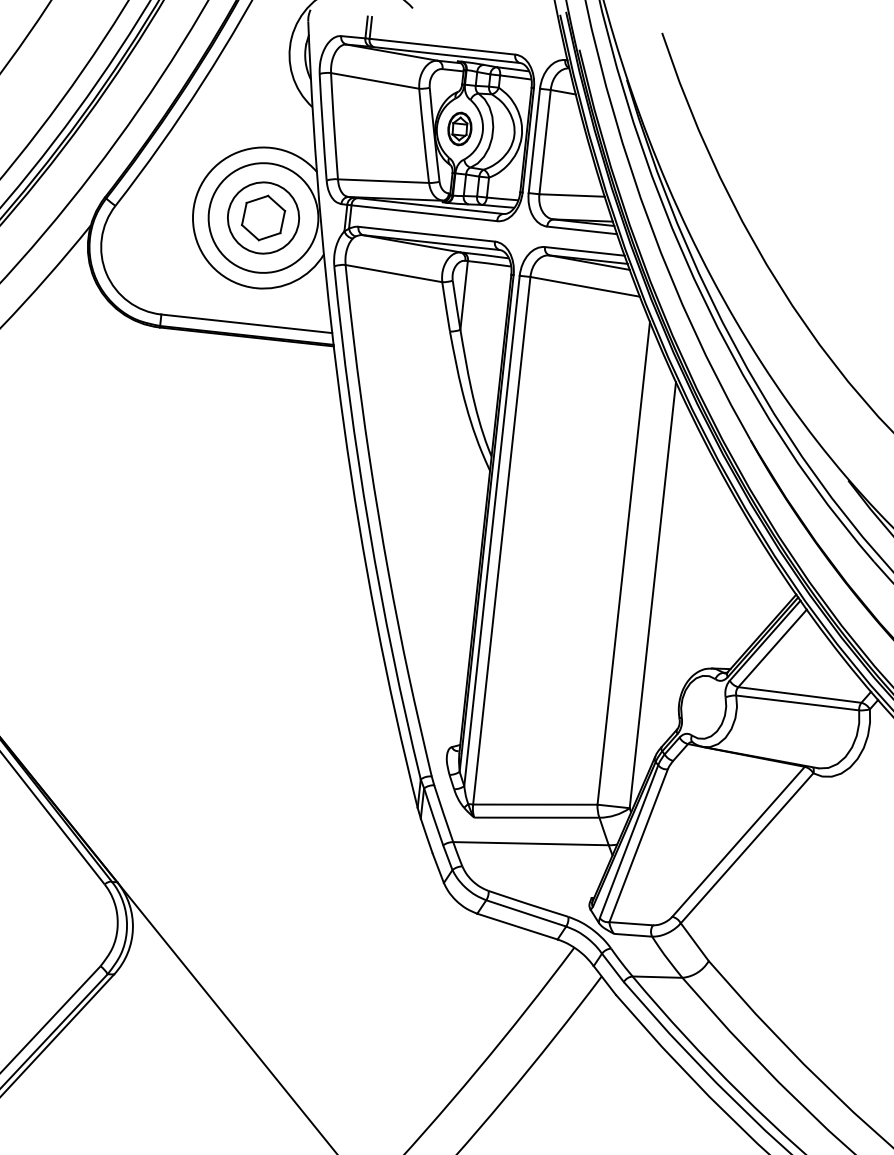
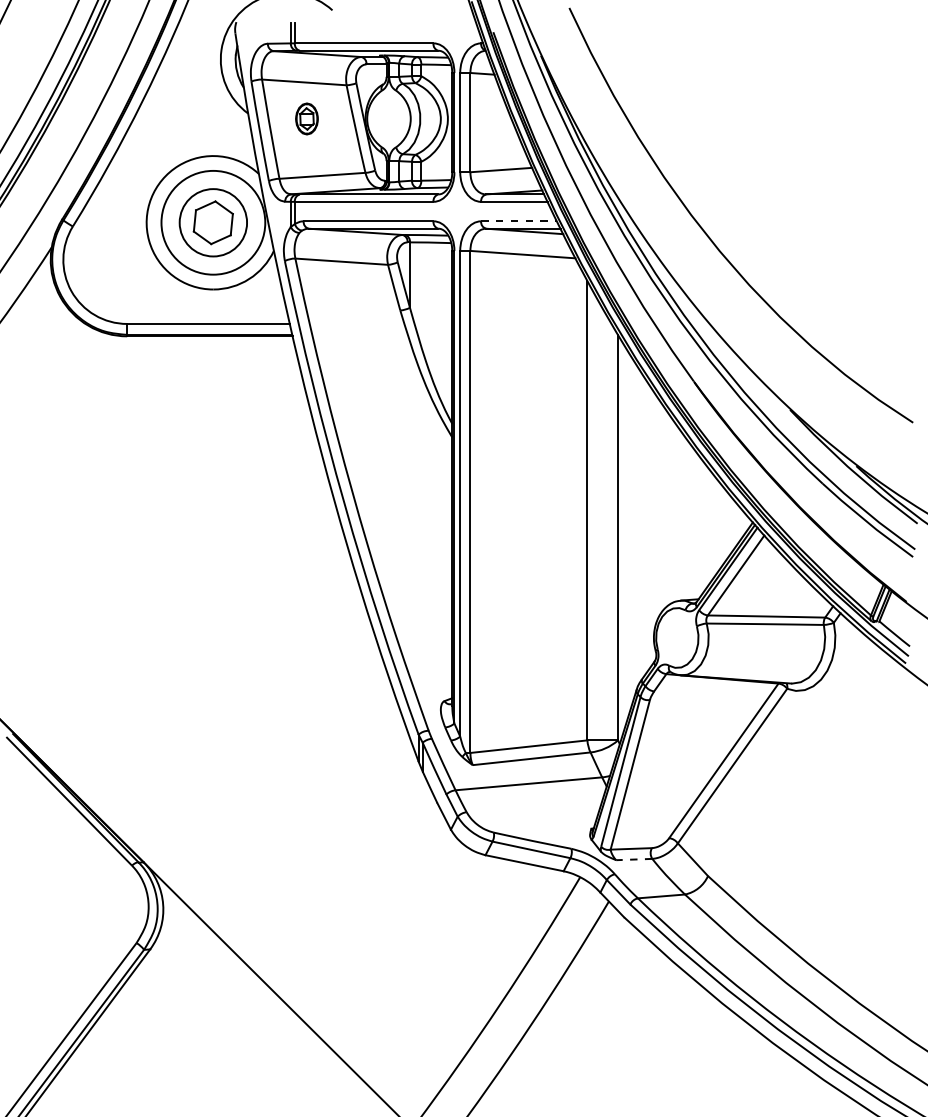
part: (459, 128) -> (306, 118), moved
line: (585, 251) -> (519, 221), solid -> dashed
line: (633, 935) -> (634, 859), solid -> dashed

